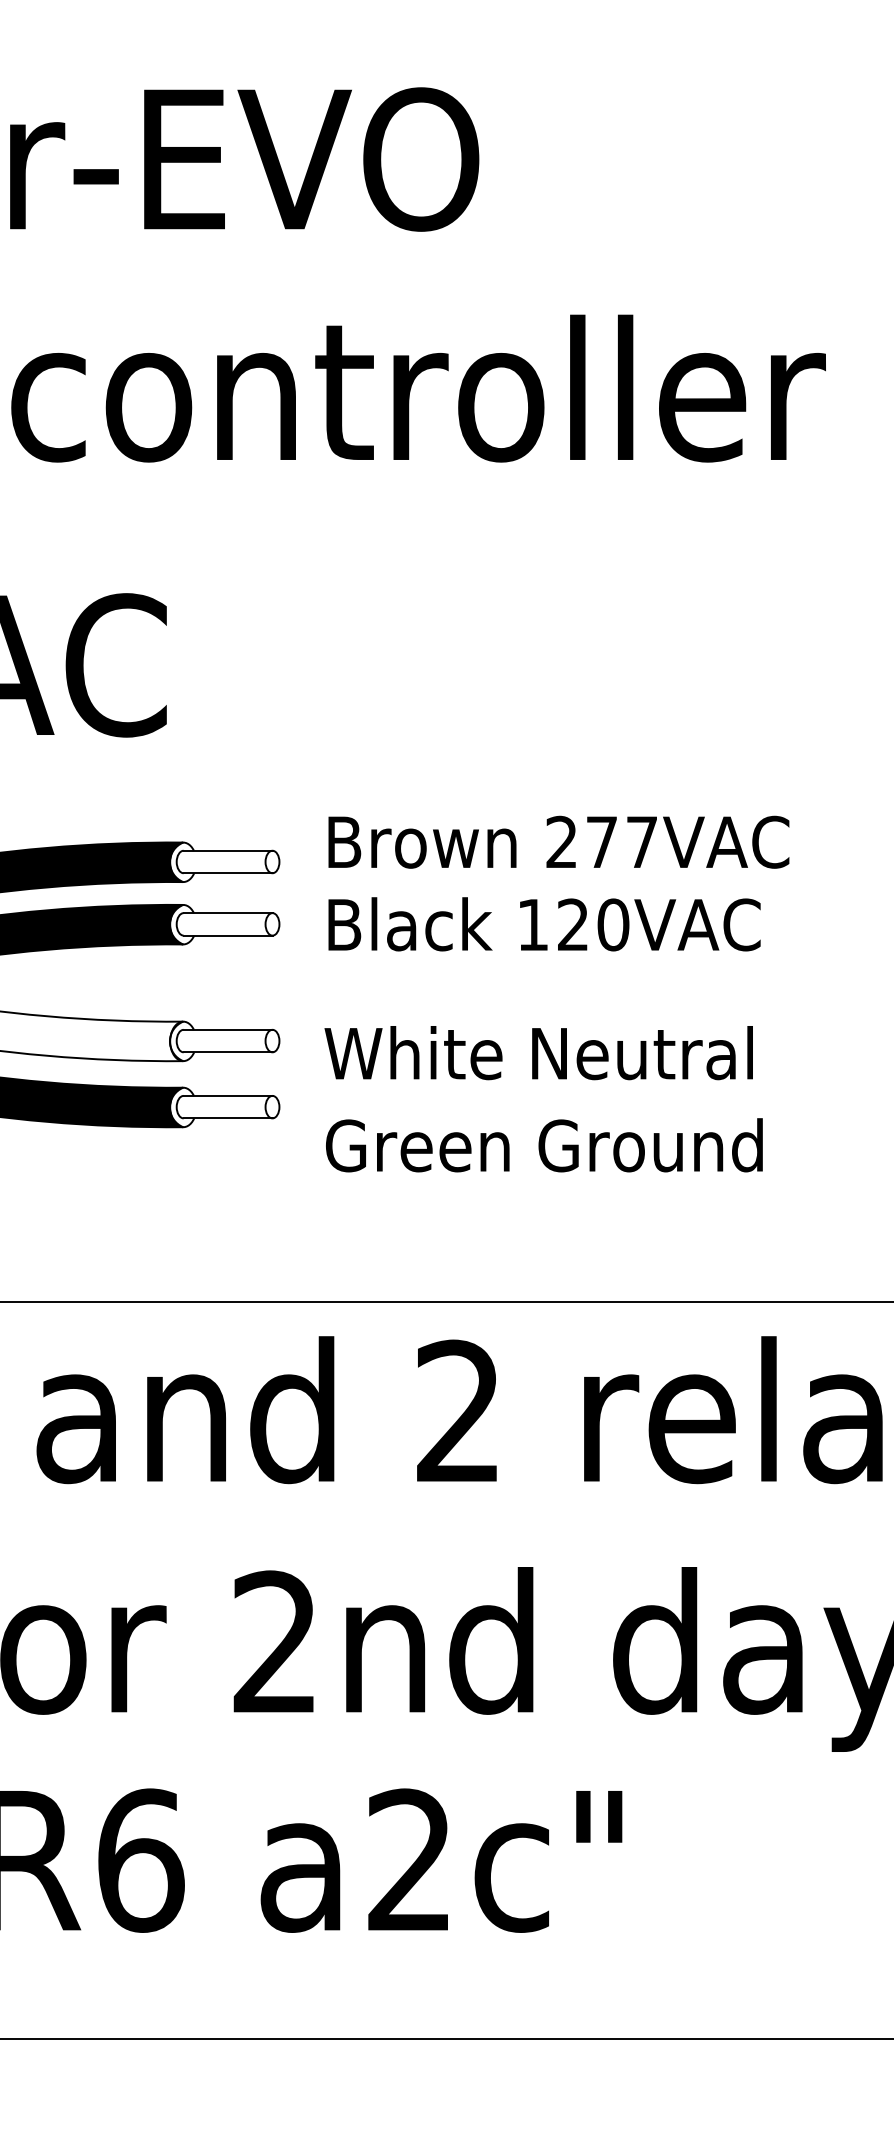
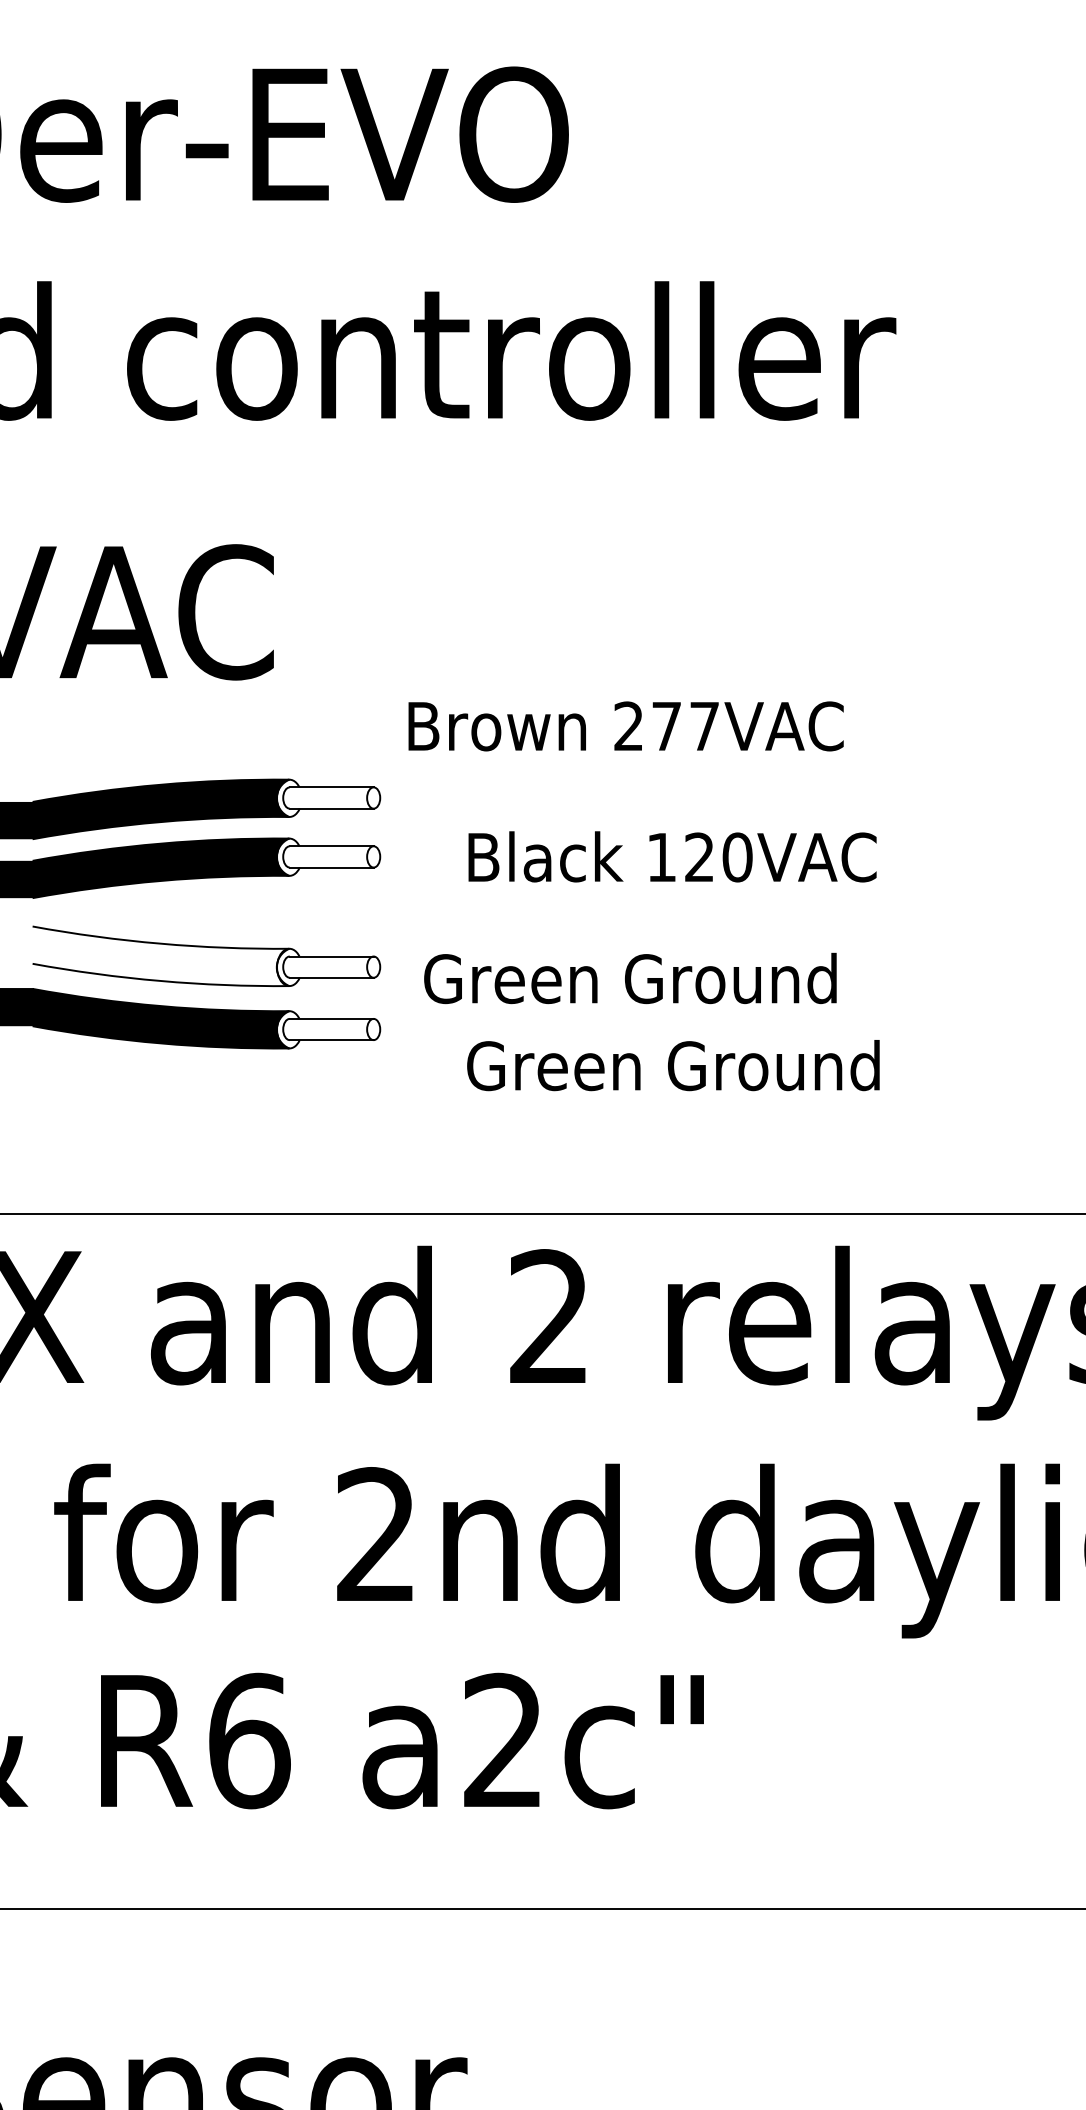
text: (558, 842) -> (625, 726), moved
text: (544, 923) -> (672, 856), moved
text: (543, 1053) -> (629, 978), White Neutral -> Green Ground
text: (544, 1145) -> (673, 1065), moved

